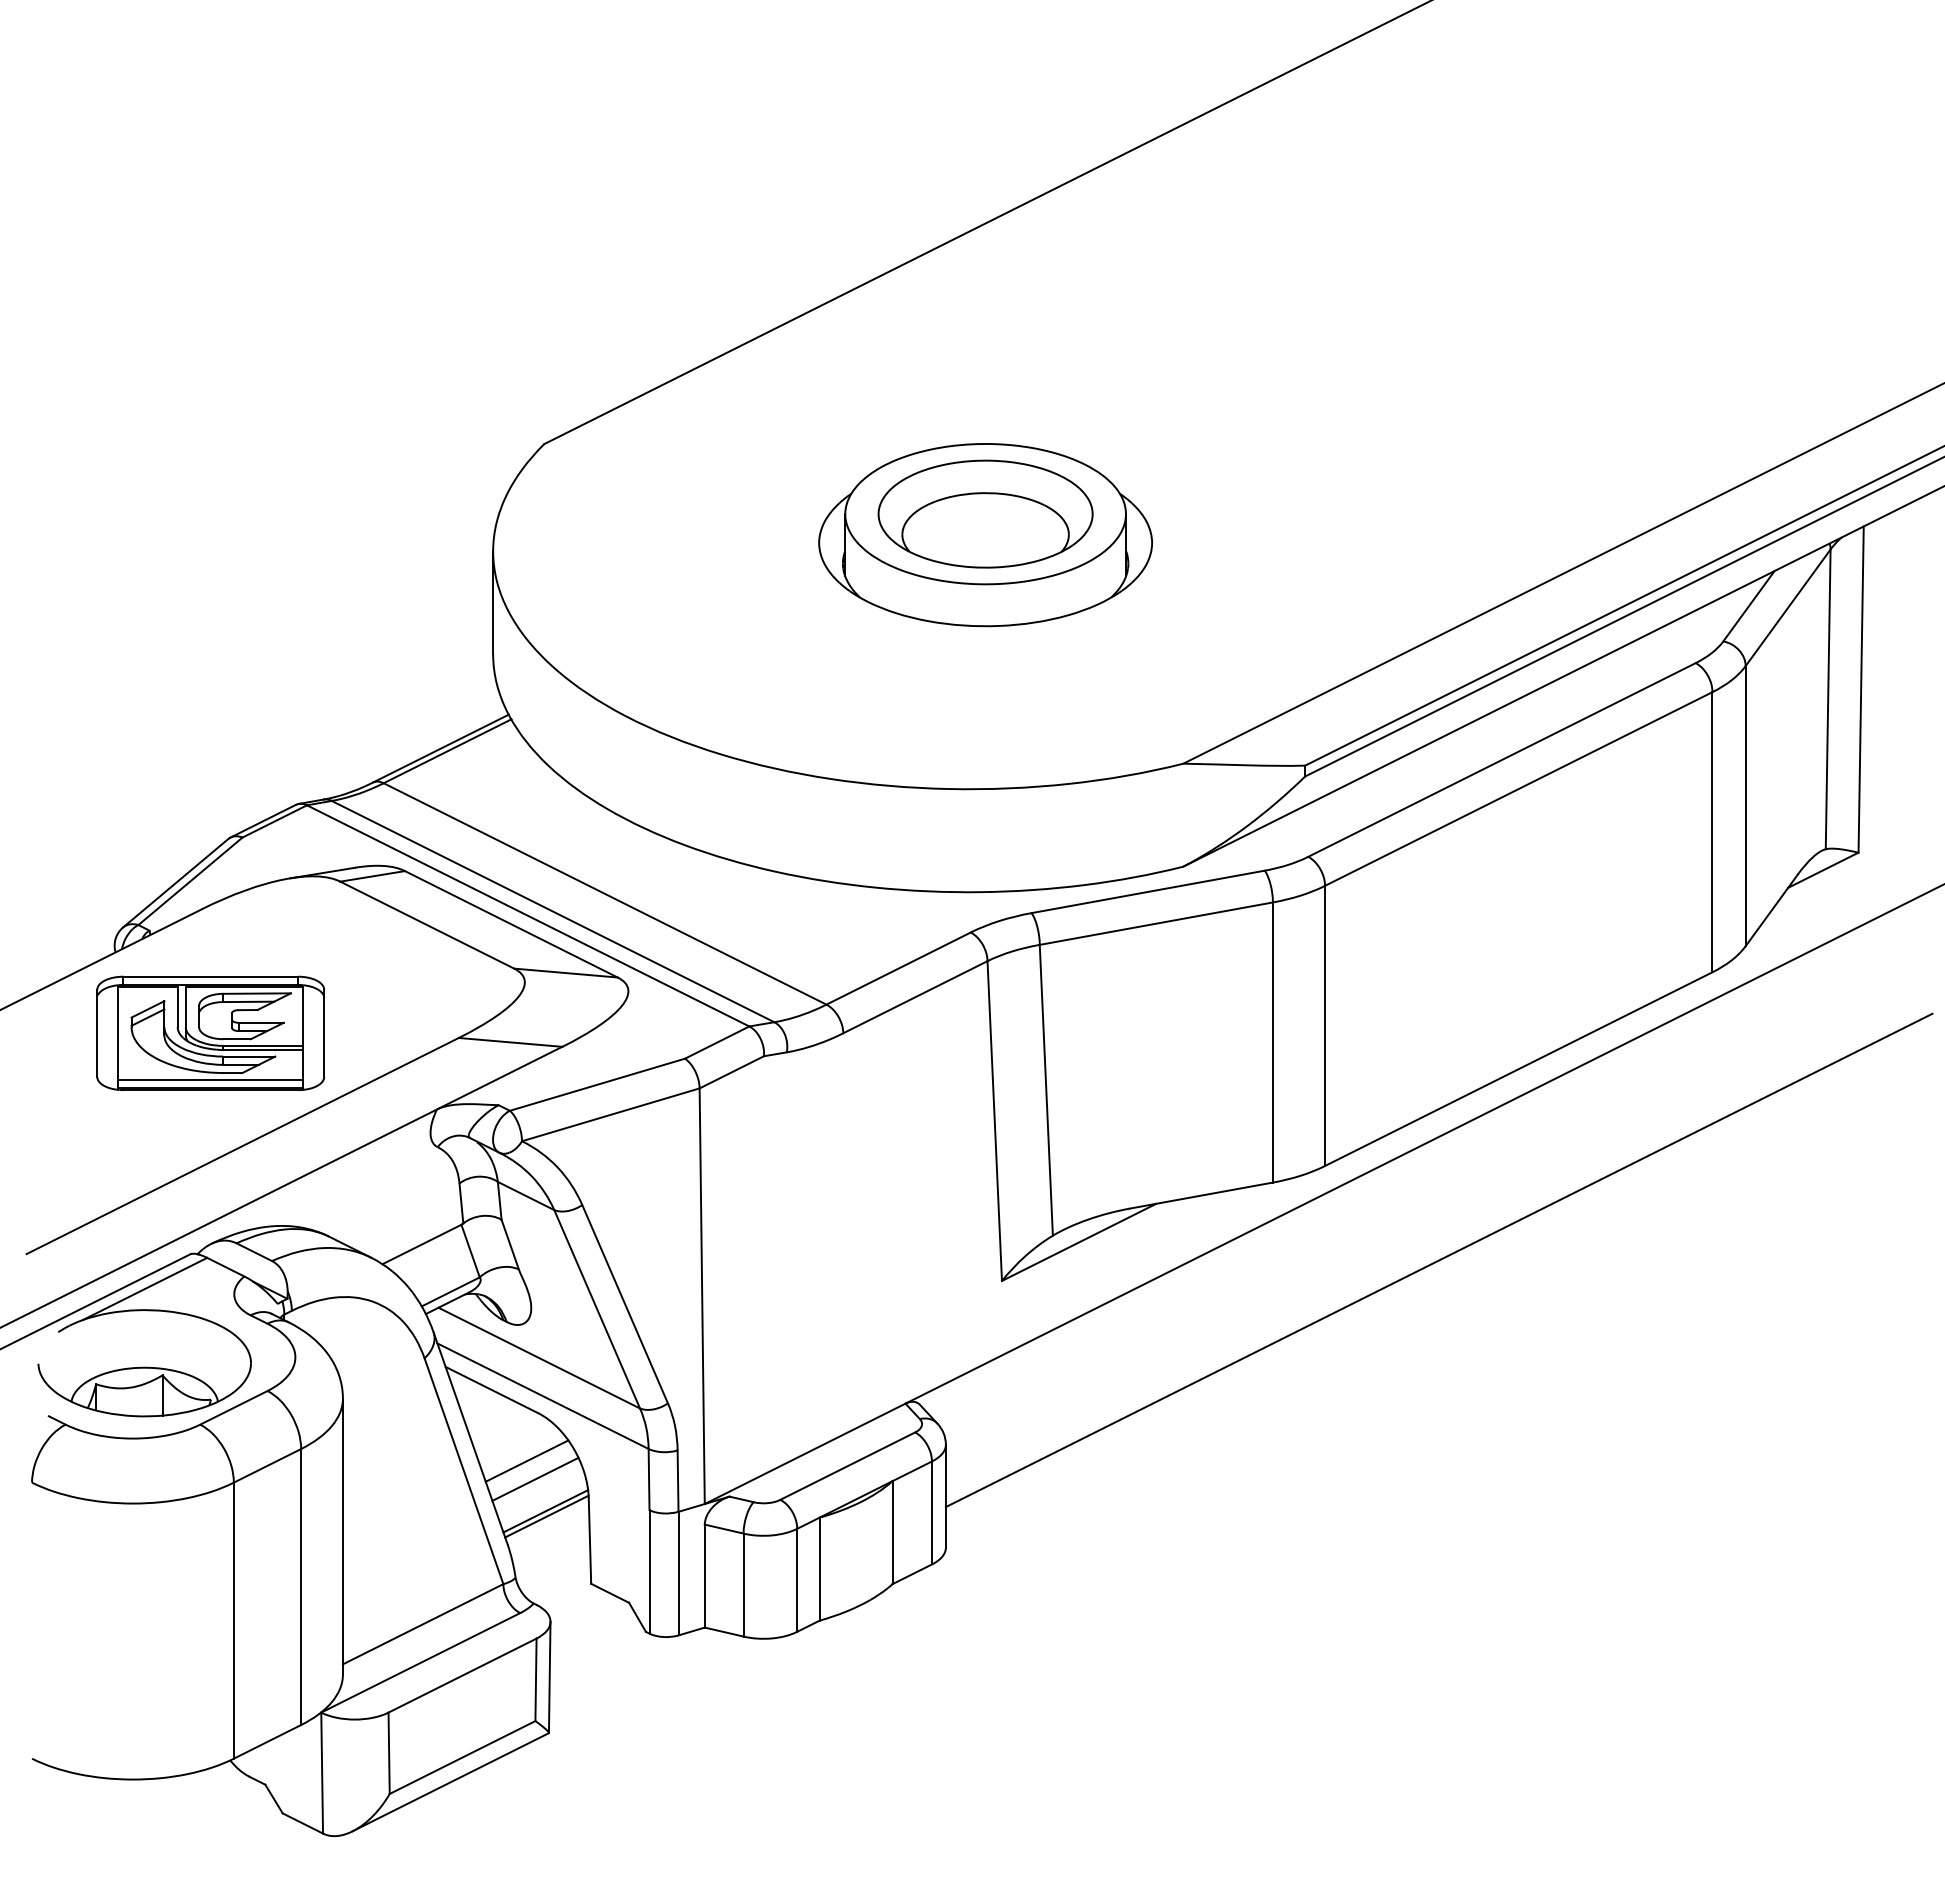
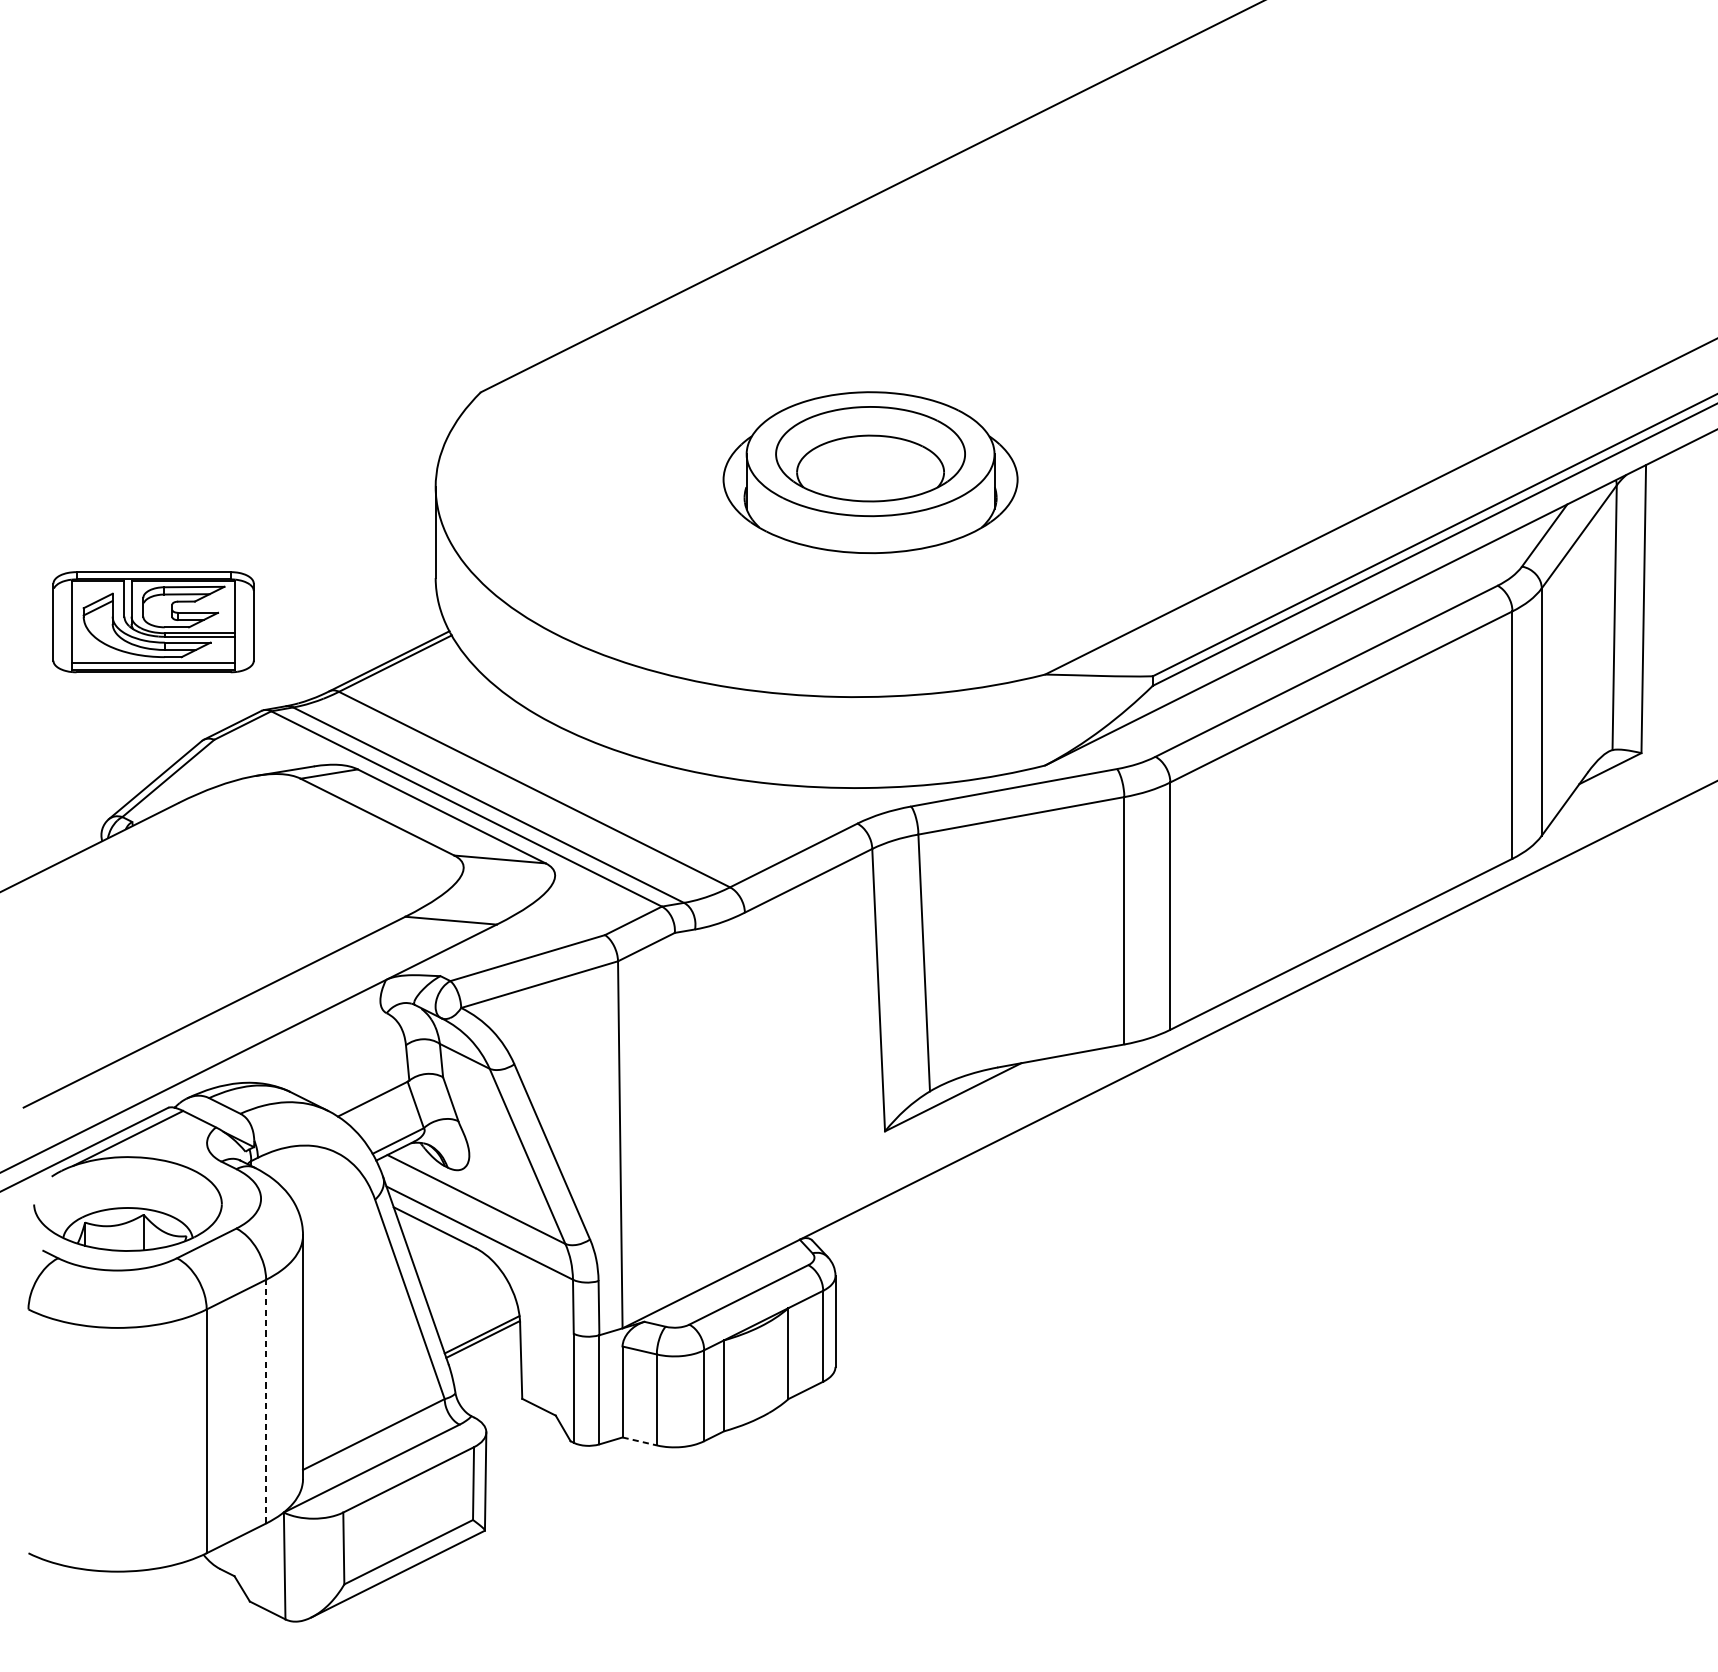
part: (210, 1032) -> (153, 621), moved
line: (1438, 1260) -> (1270, 1113), removed
line: (526, 1460) -> (465, 1289), removed
line: (535, 1478) -> (473, 1305), removed
line: (301, 1587) -> (266, 1402), solid -> dashed
line: (724, 1632) -> (639, 1441), solid -> dashed

